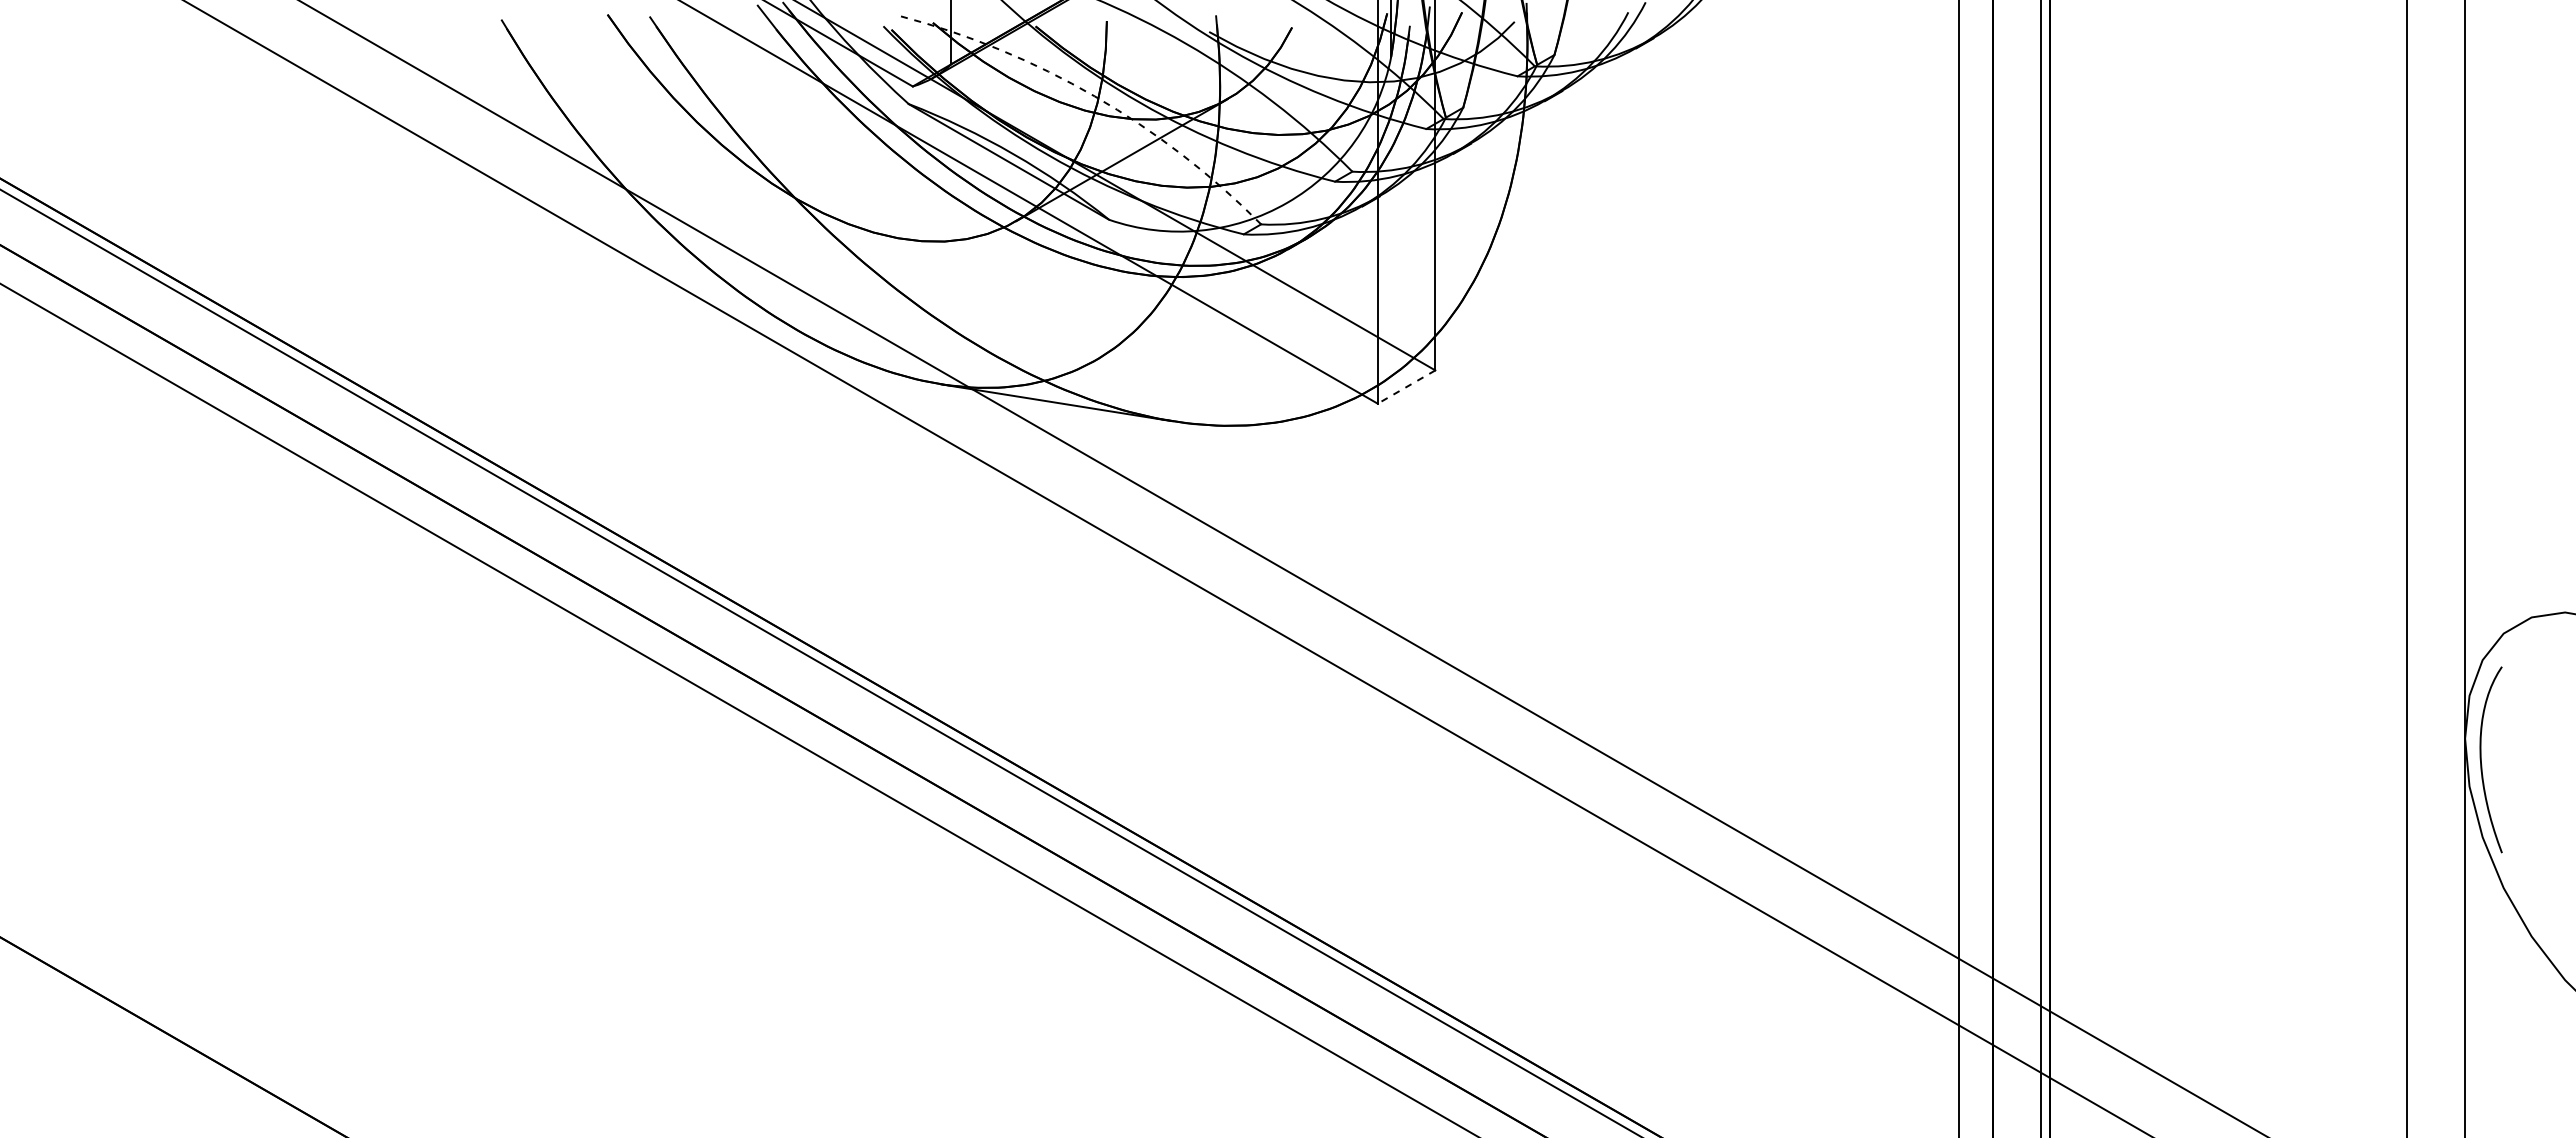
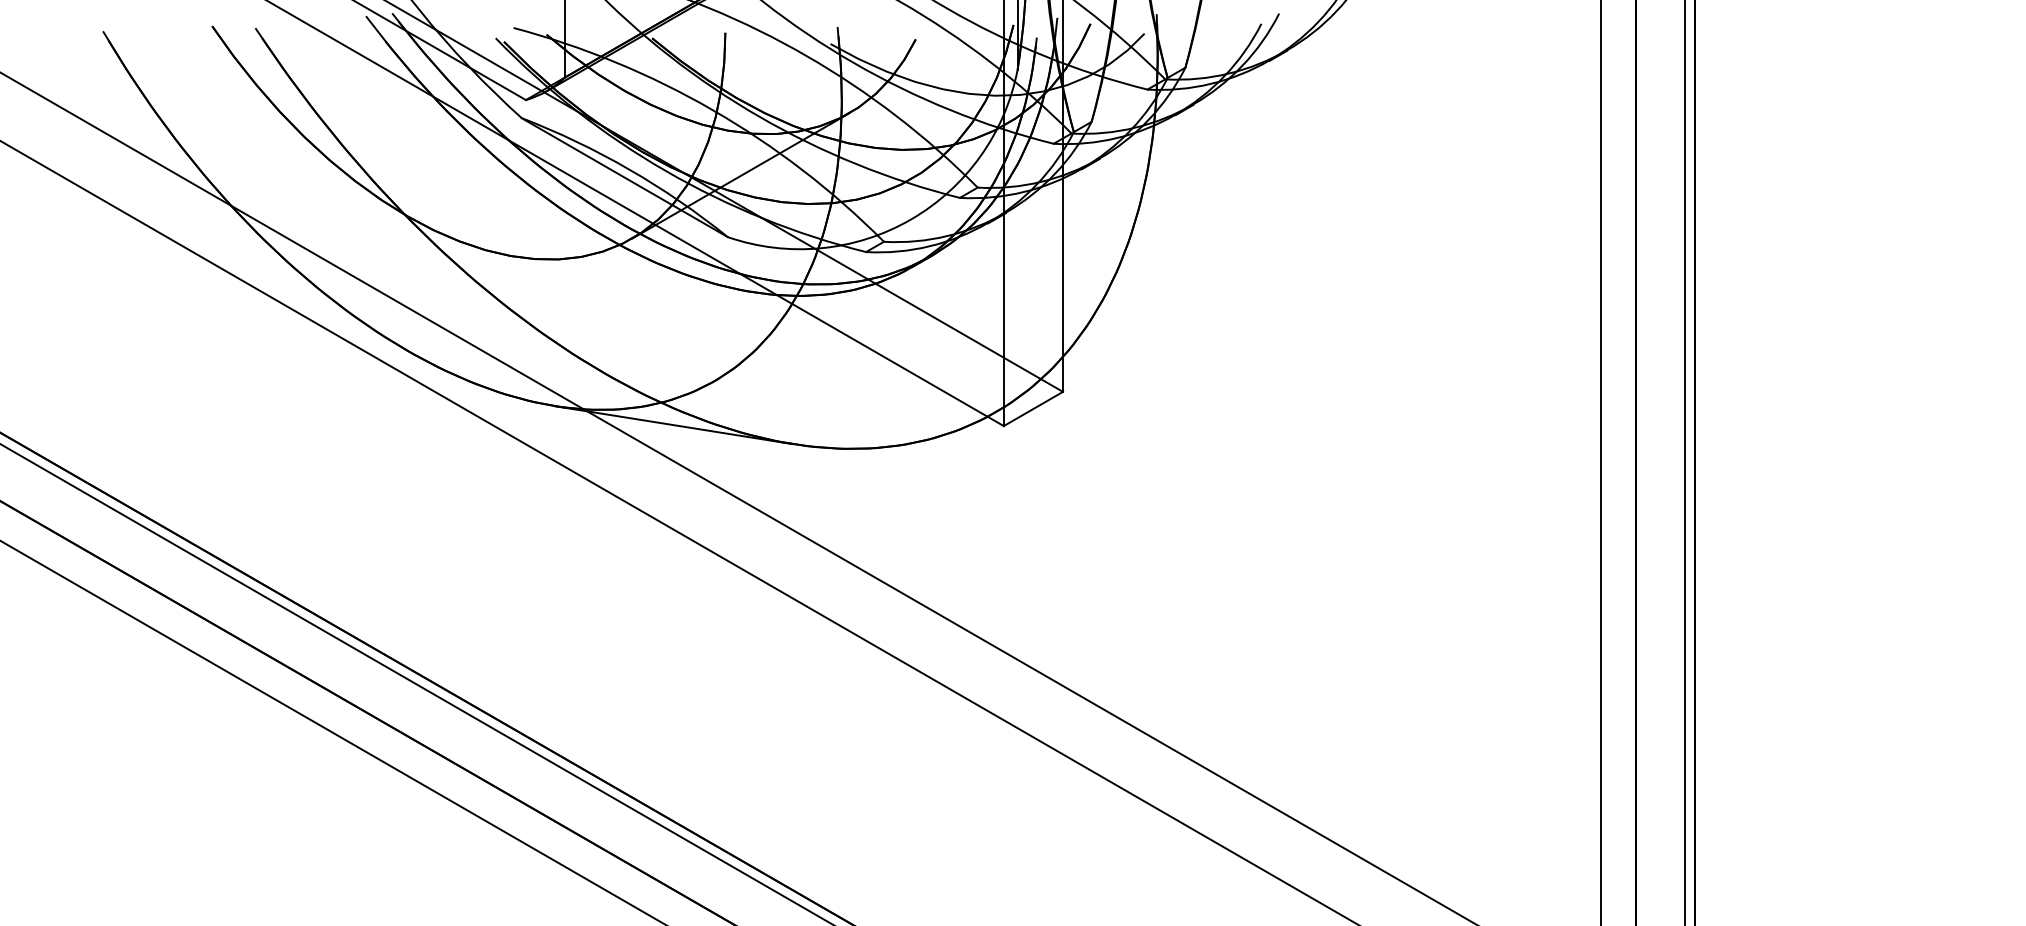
arc: (1094, 96) -> (712, 110), dashed -> solid
line: (1406, 387) -> (1033, 409), dashed -> solid

